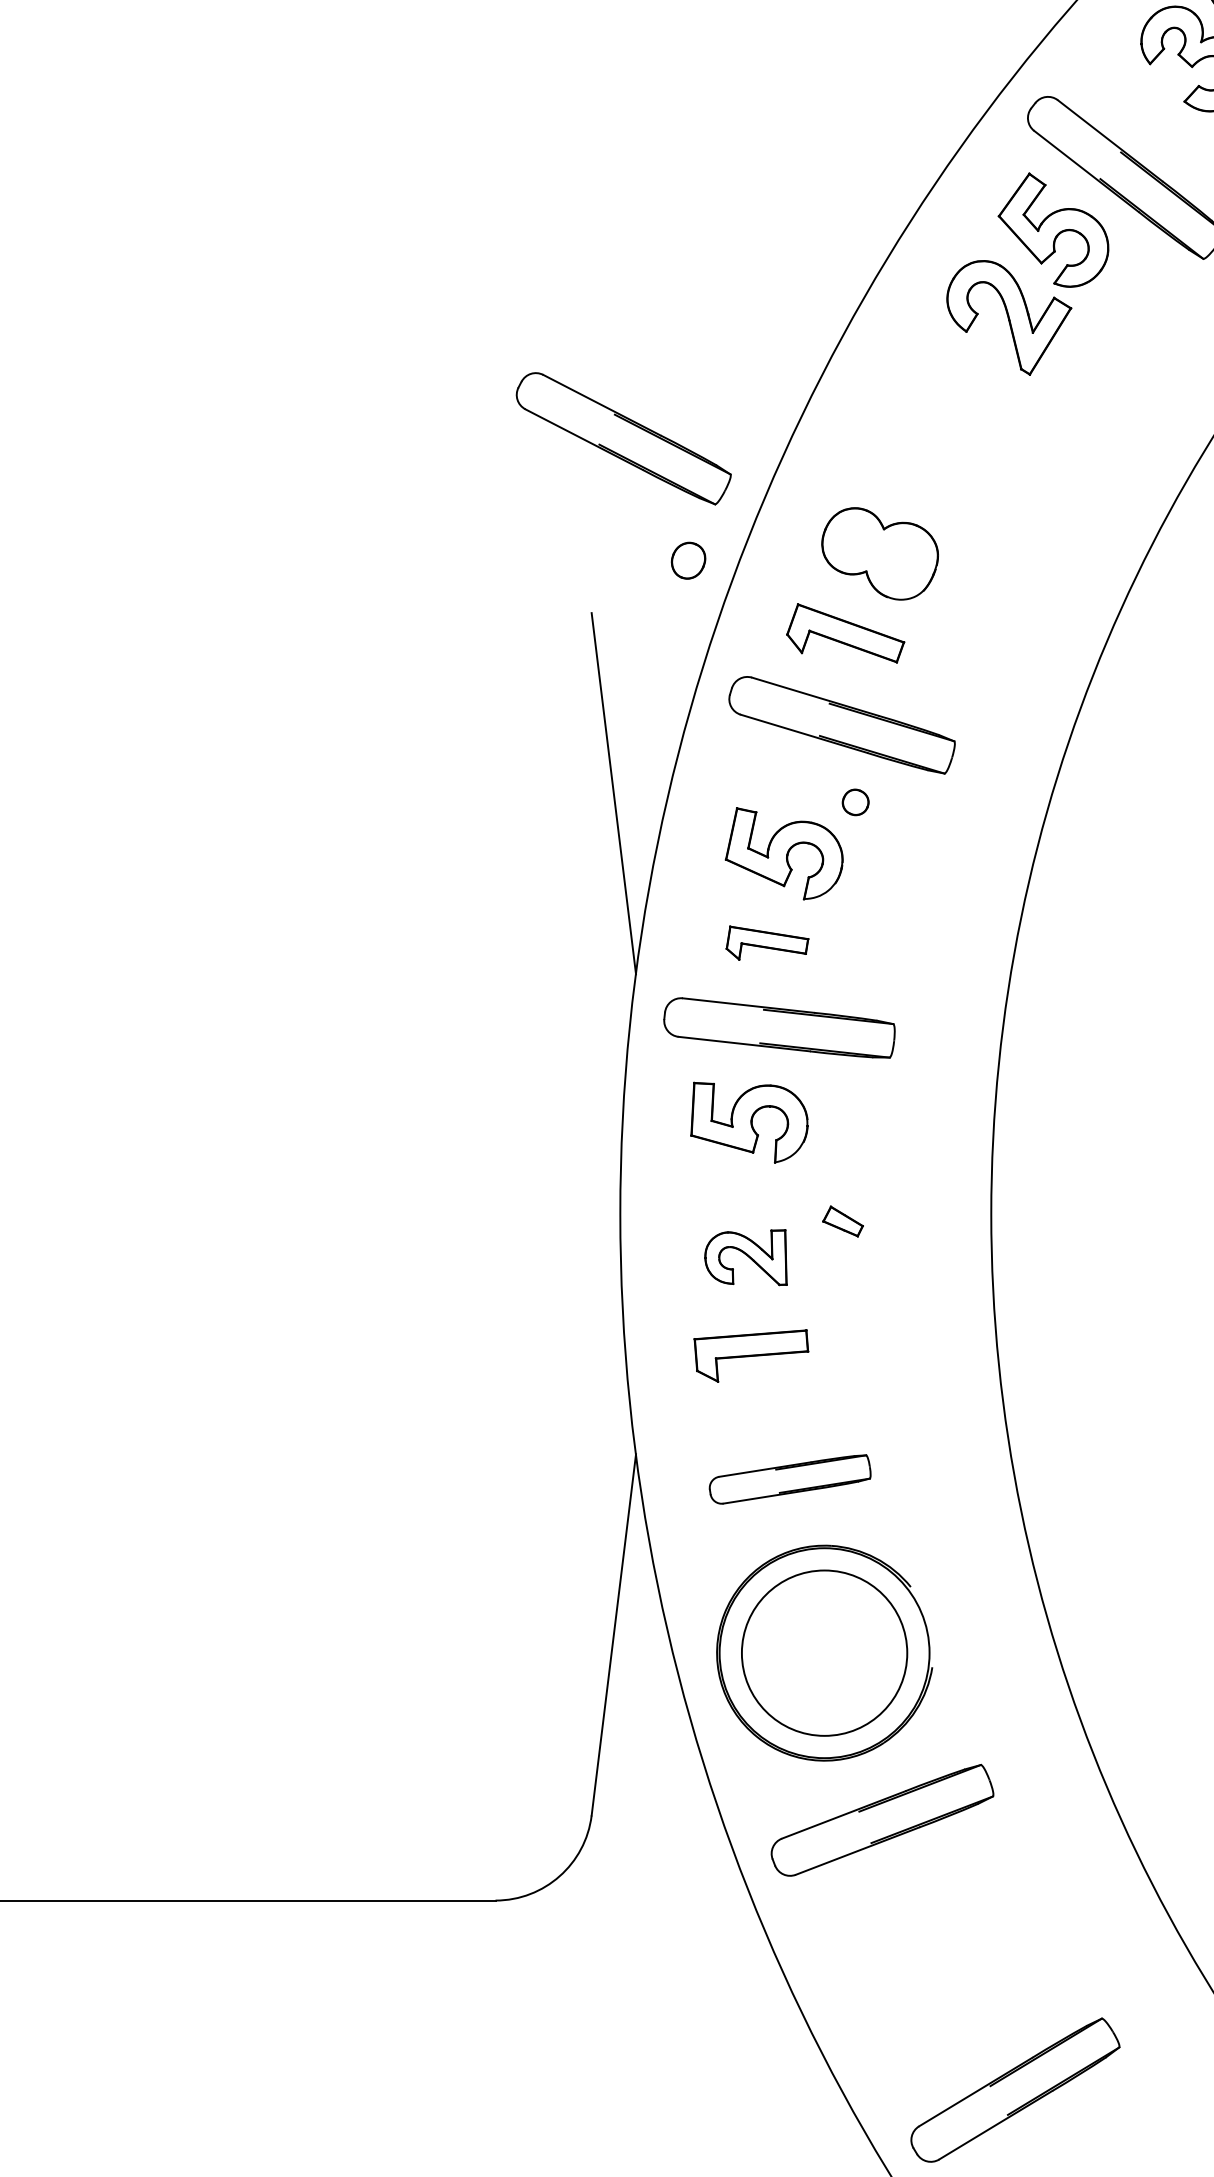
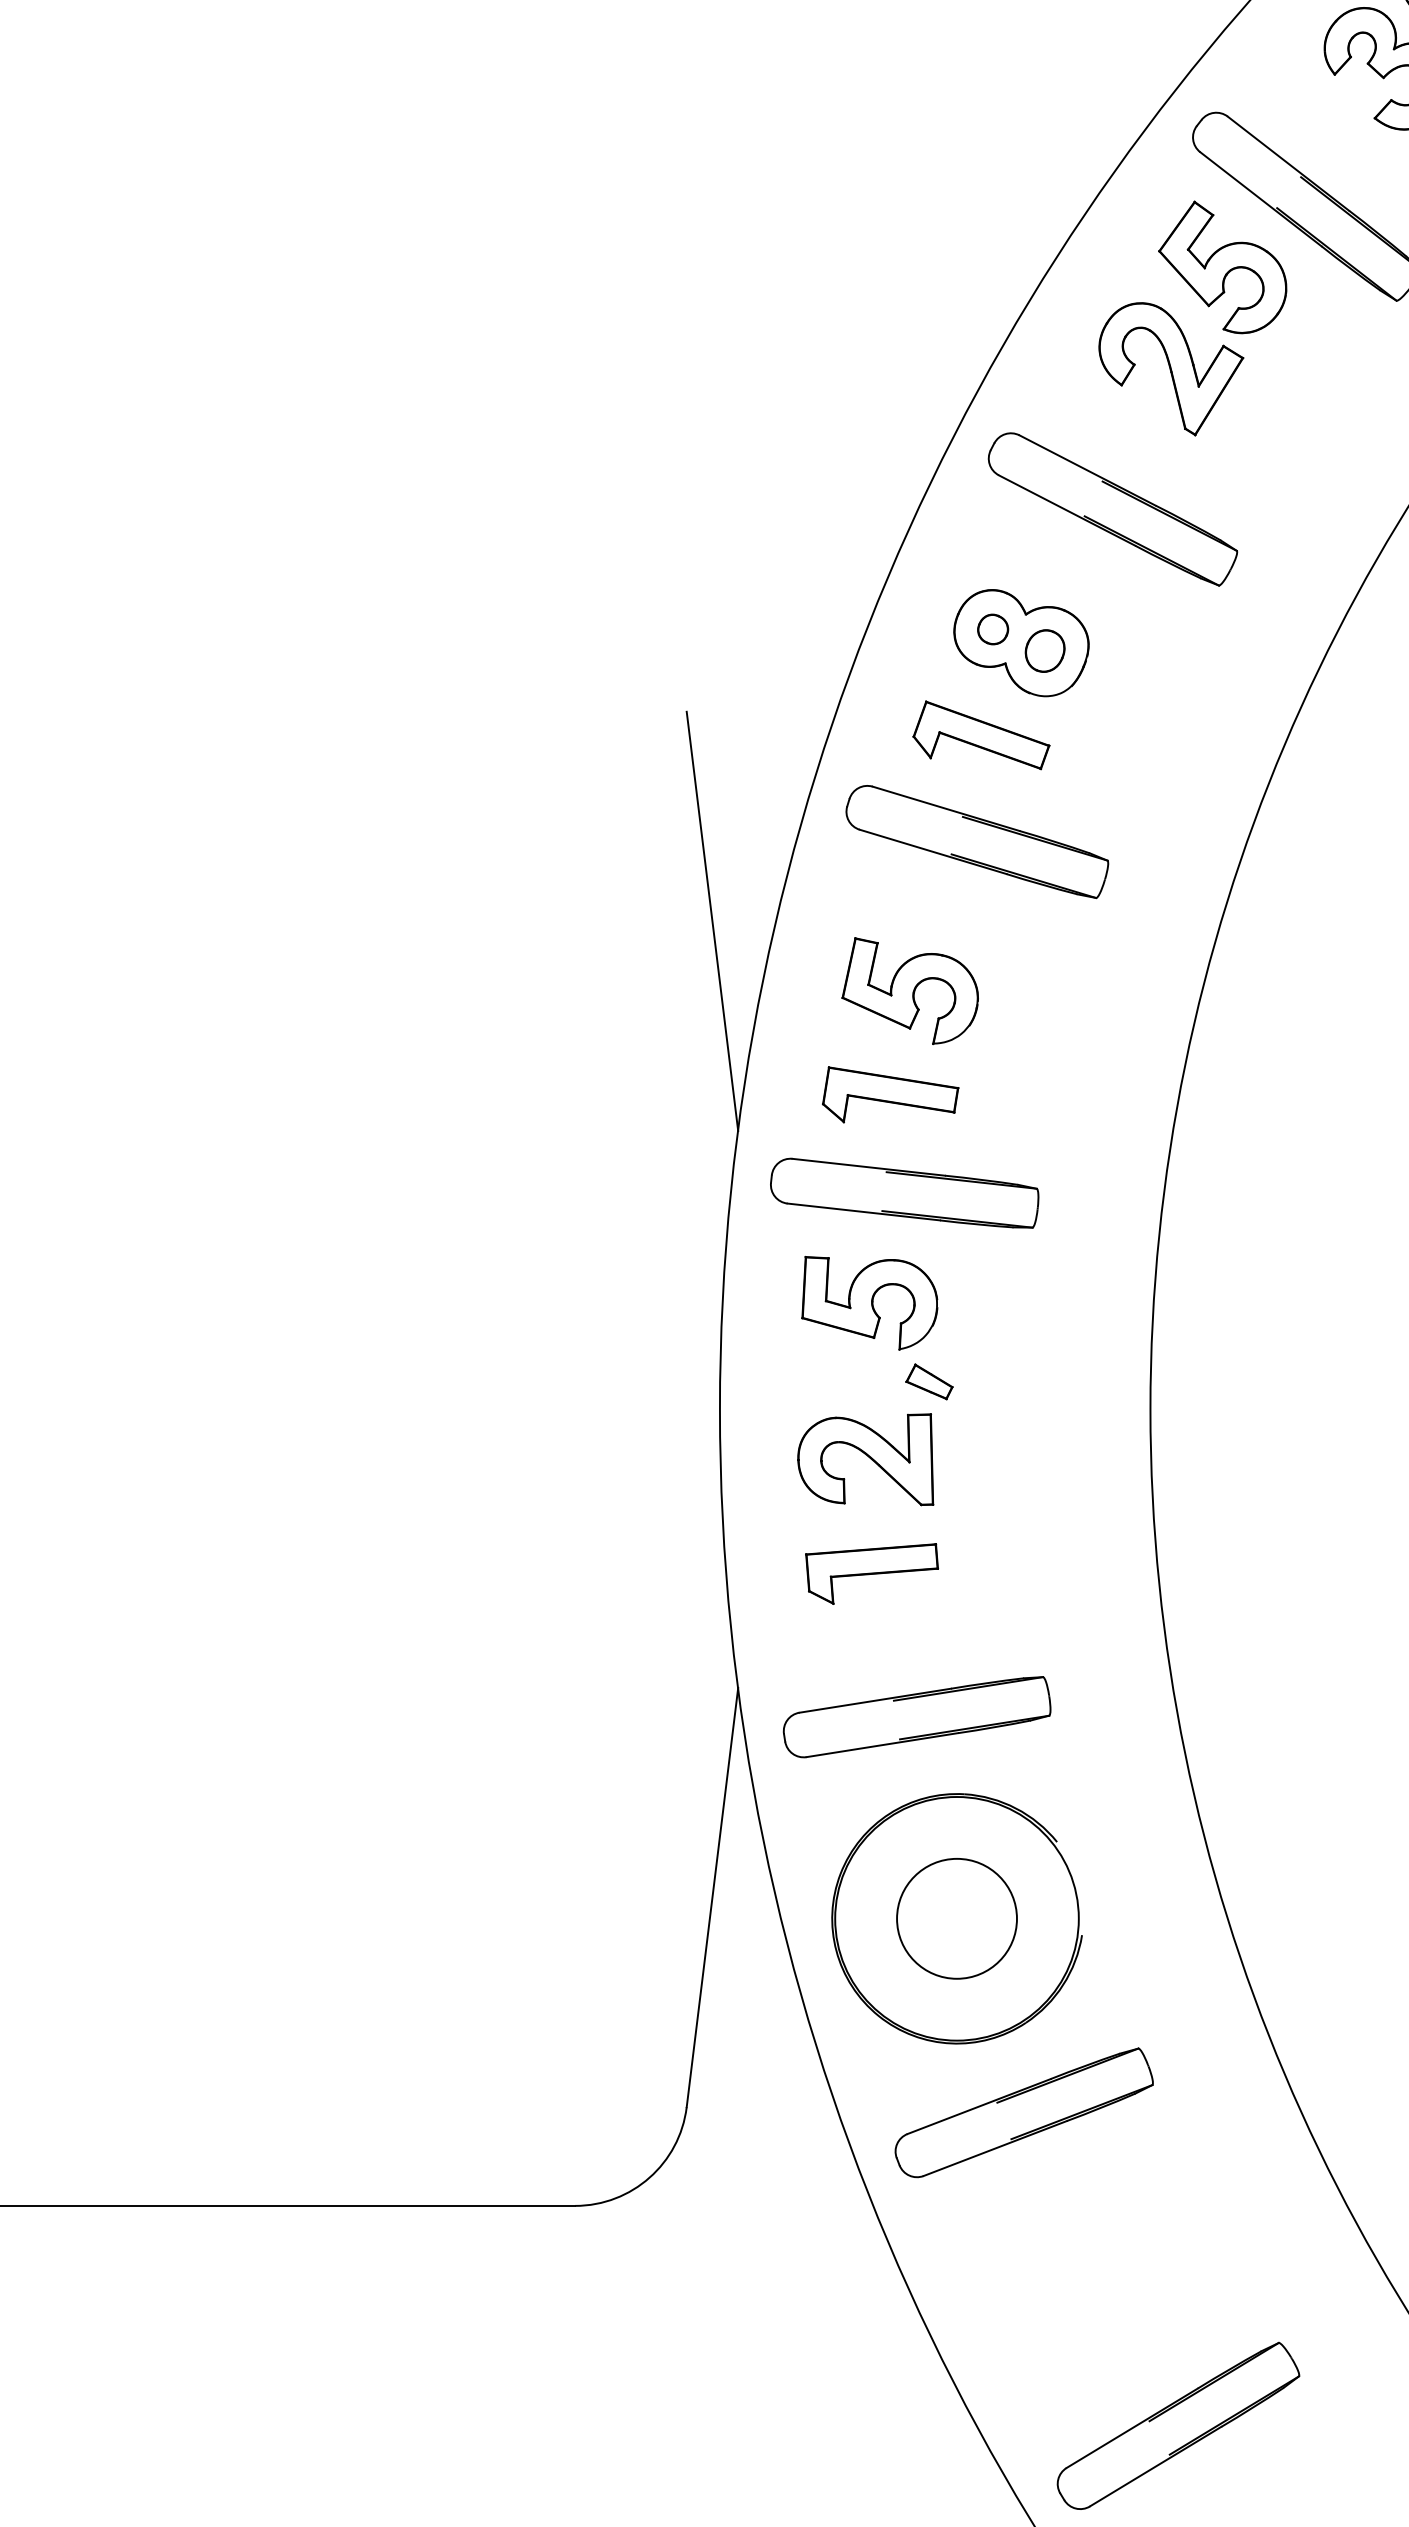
part: (623, 438) -> (1112, 509), moved
part: (687, 560) -> (1044, 650), moved
part: (856, 802) -> (993, 629), moved
part: (767, 942) -> (890, 1094), size x1.43
part: (843, 1221) -> (929, 1381), moved
part: (745, 1257) -> (865, 1459), size x1.43
part: (789, 1479) -> (916, 1717), size x1.43
circle: (824, 1652) -> (956, 1918), size x0.62

